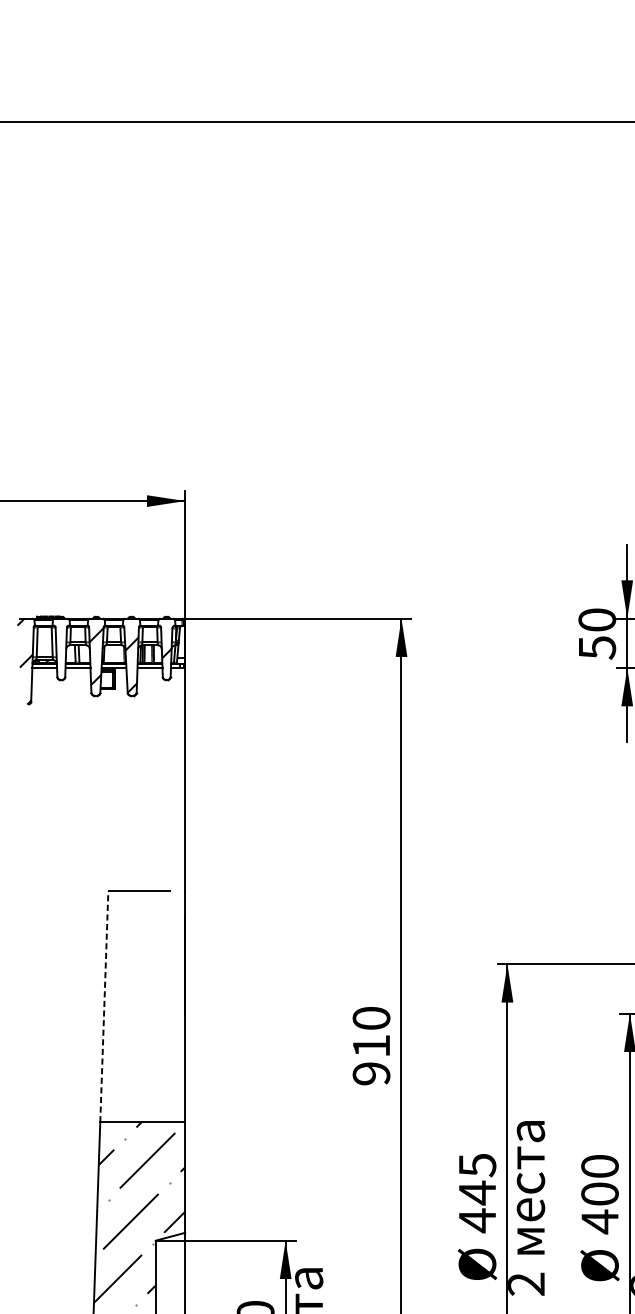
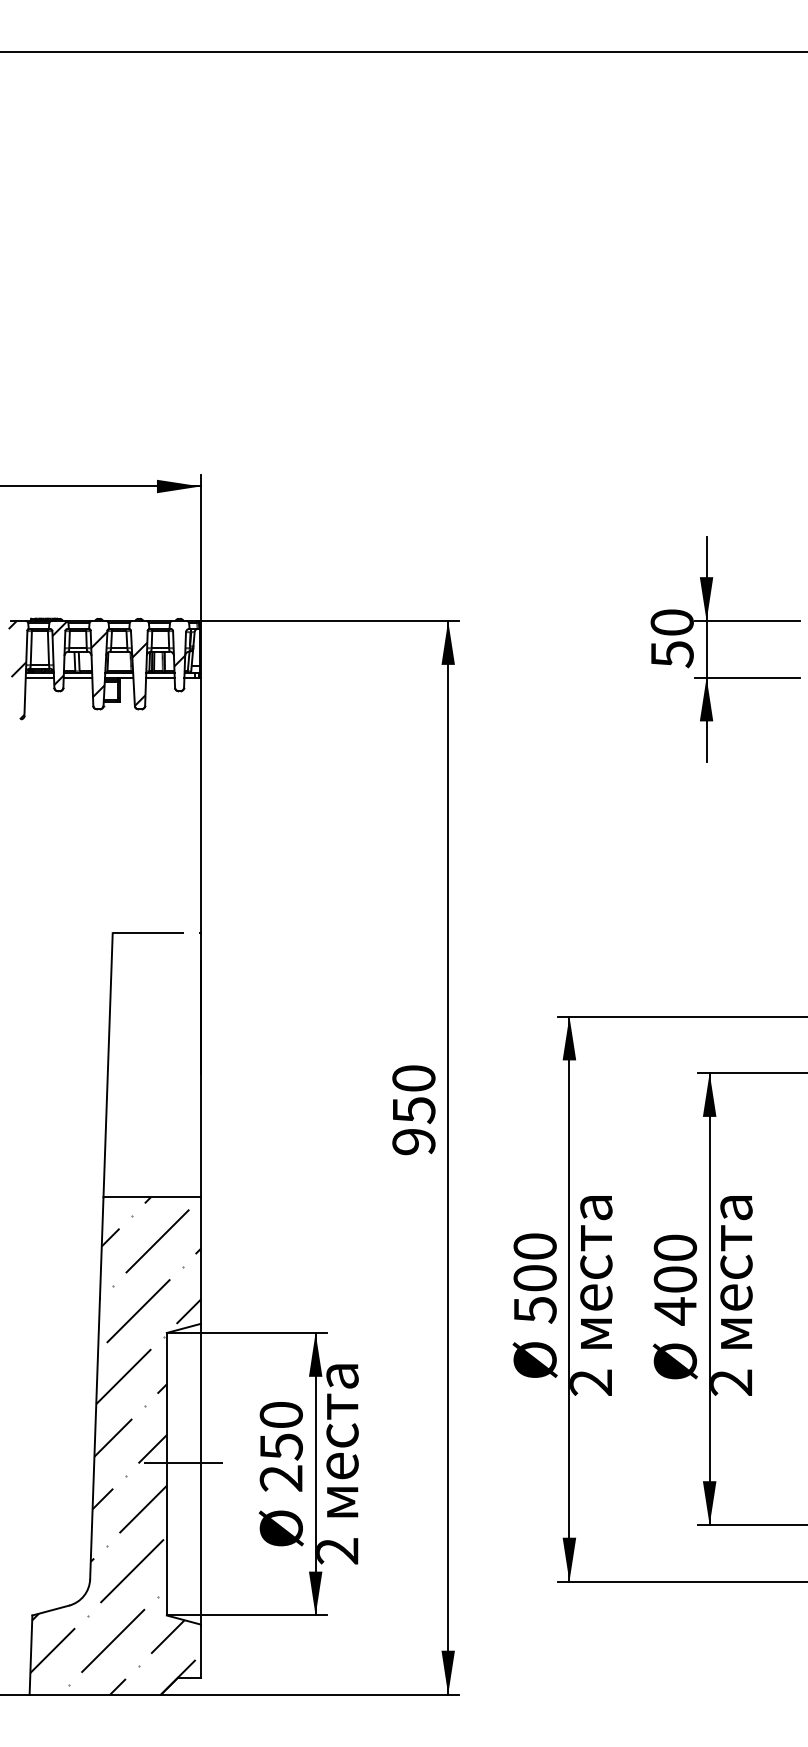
hatch: (61, 647) -> (59, 653), added
line: (104, 1006) -> (108, 1064), dashed -> solid
text: (372, 1046) -> (414, 1110), 910 -> 950
text: (476, 1193) -> (534, 1278), 445 -> 500

